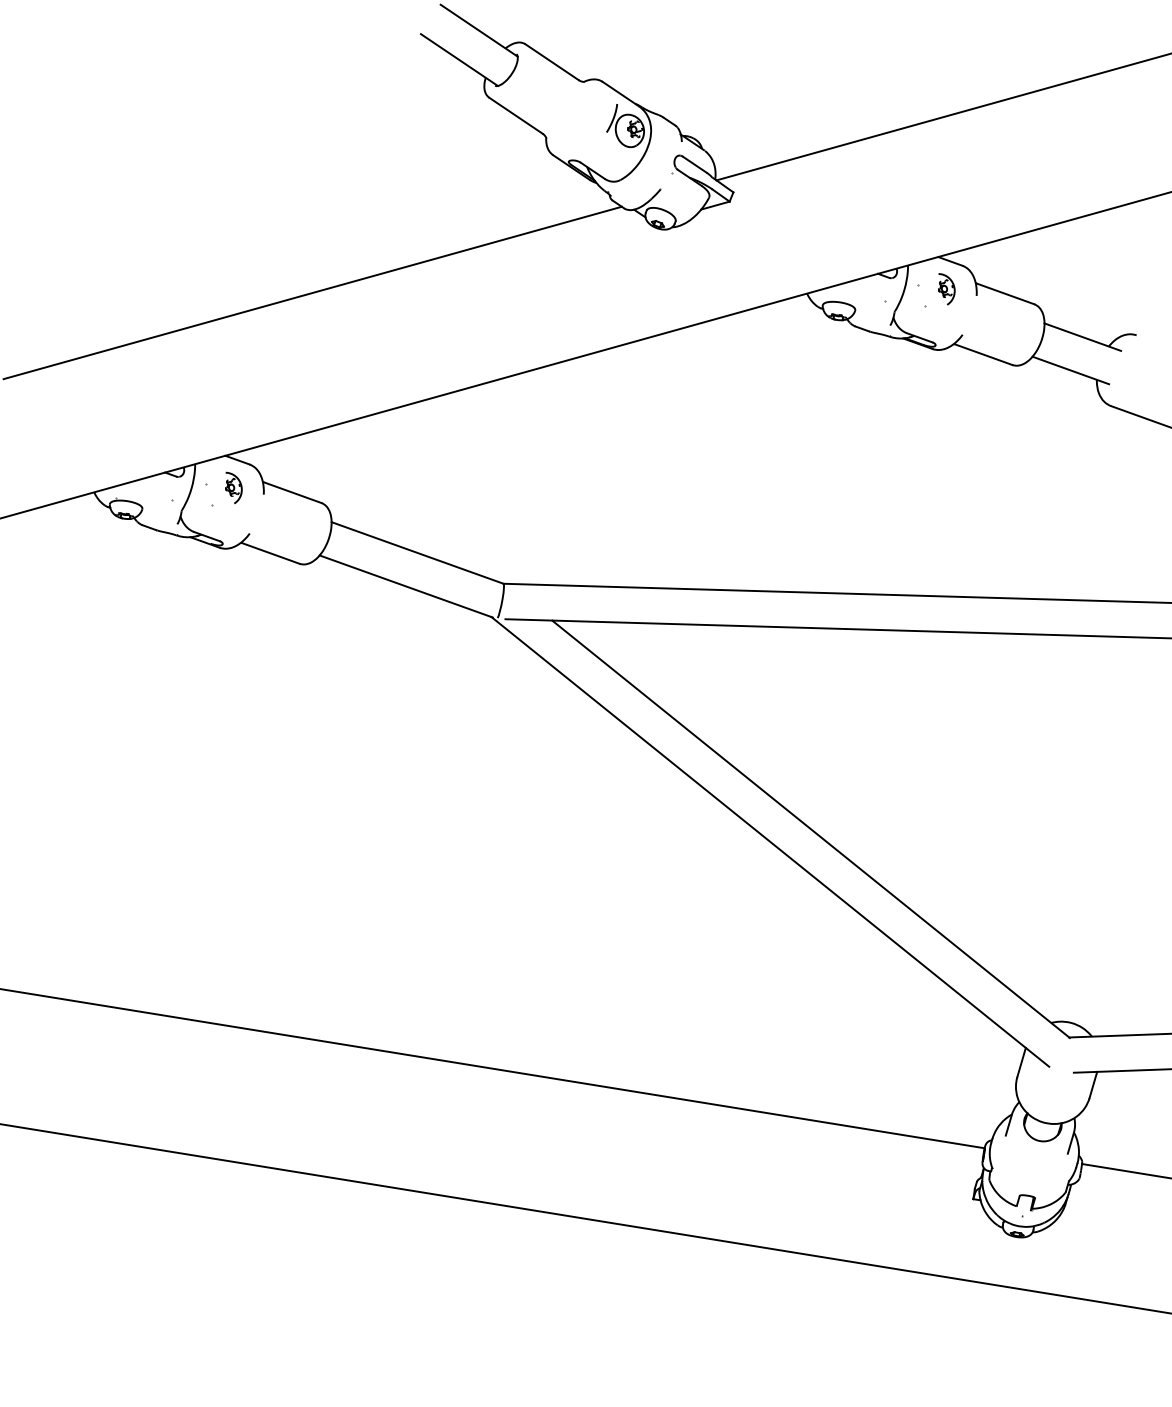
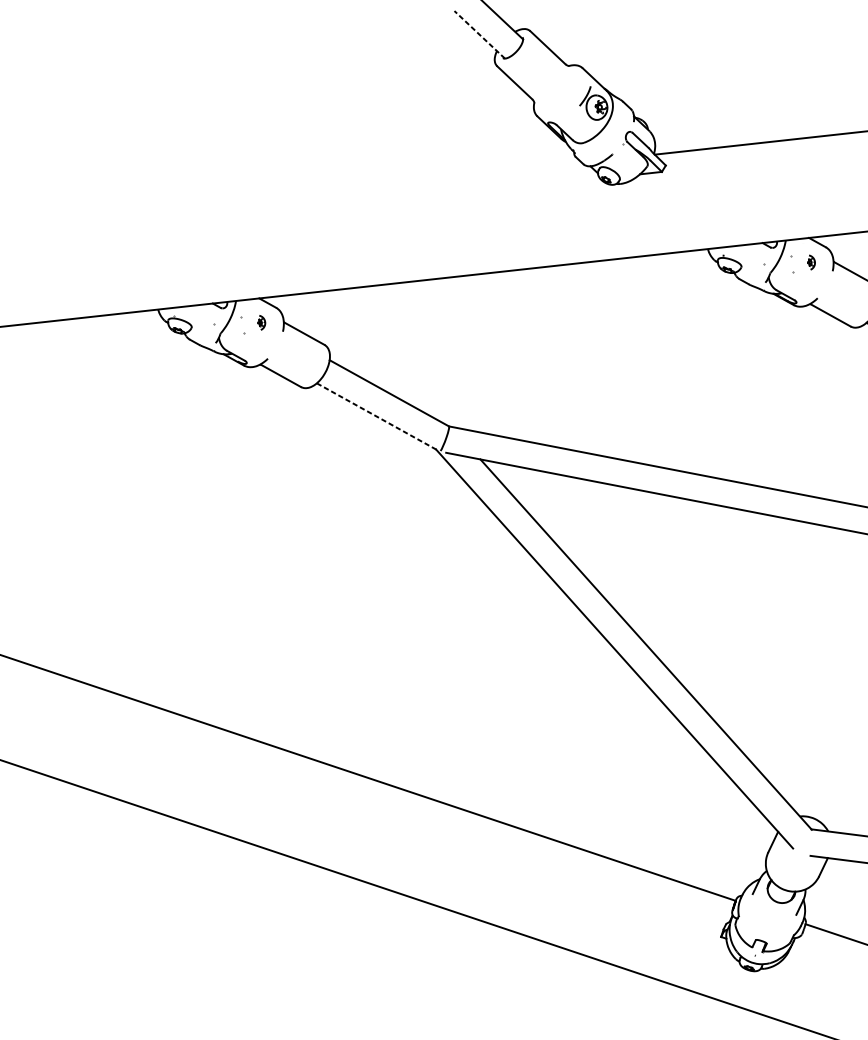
line: (459, 59) -> (479, 34), solid -> dashed
part: (946, 289) -> (811, 262), size x0.6
line: (312, 292) -> (343, 188), removed
part: (233, 487) -> (261, 322), size x0.6
line: (406, 586) -> (377, 416), solid -> dashed

